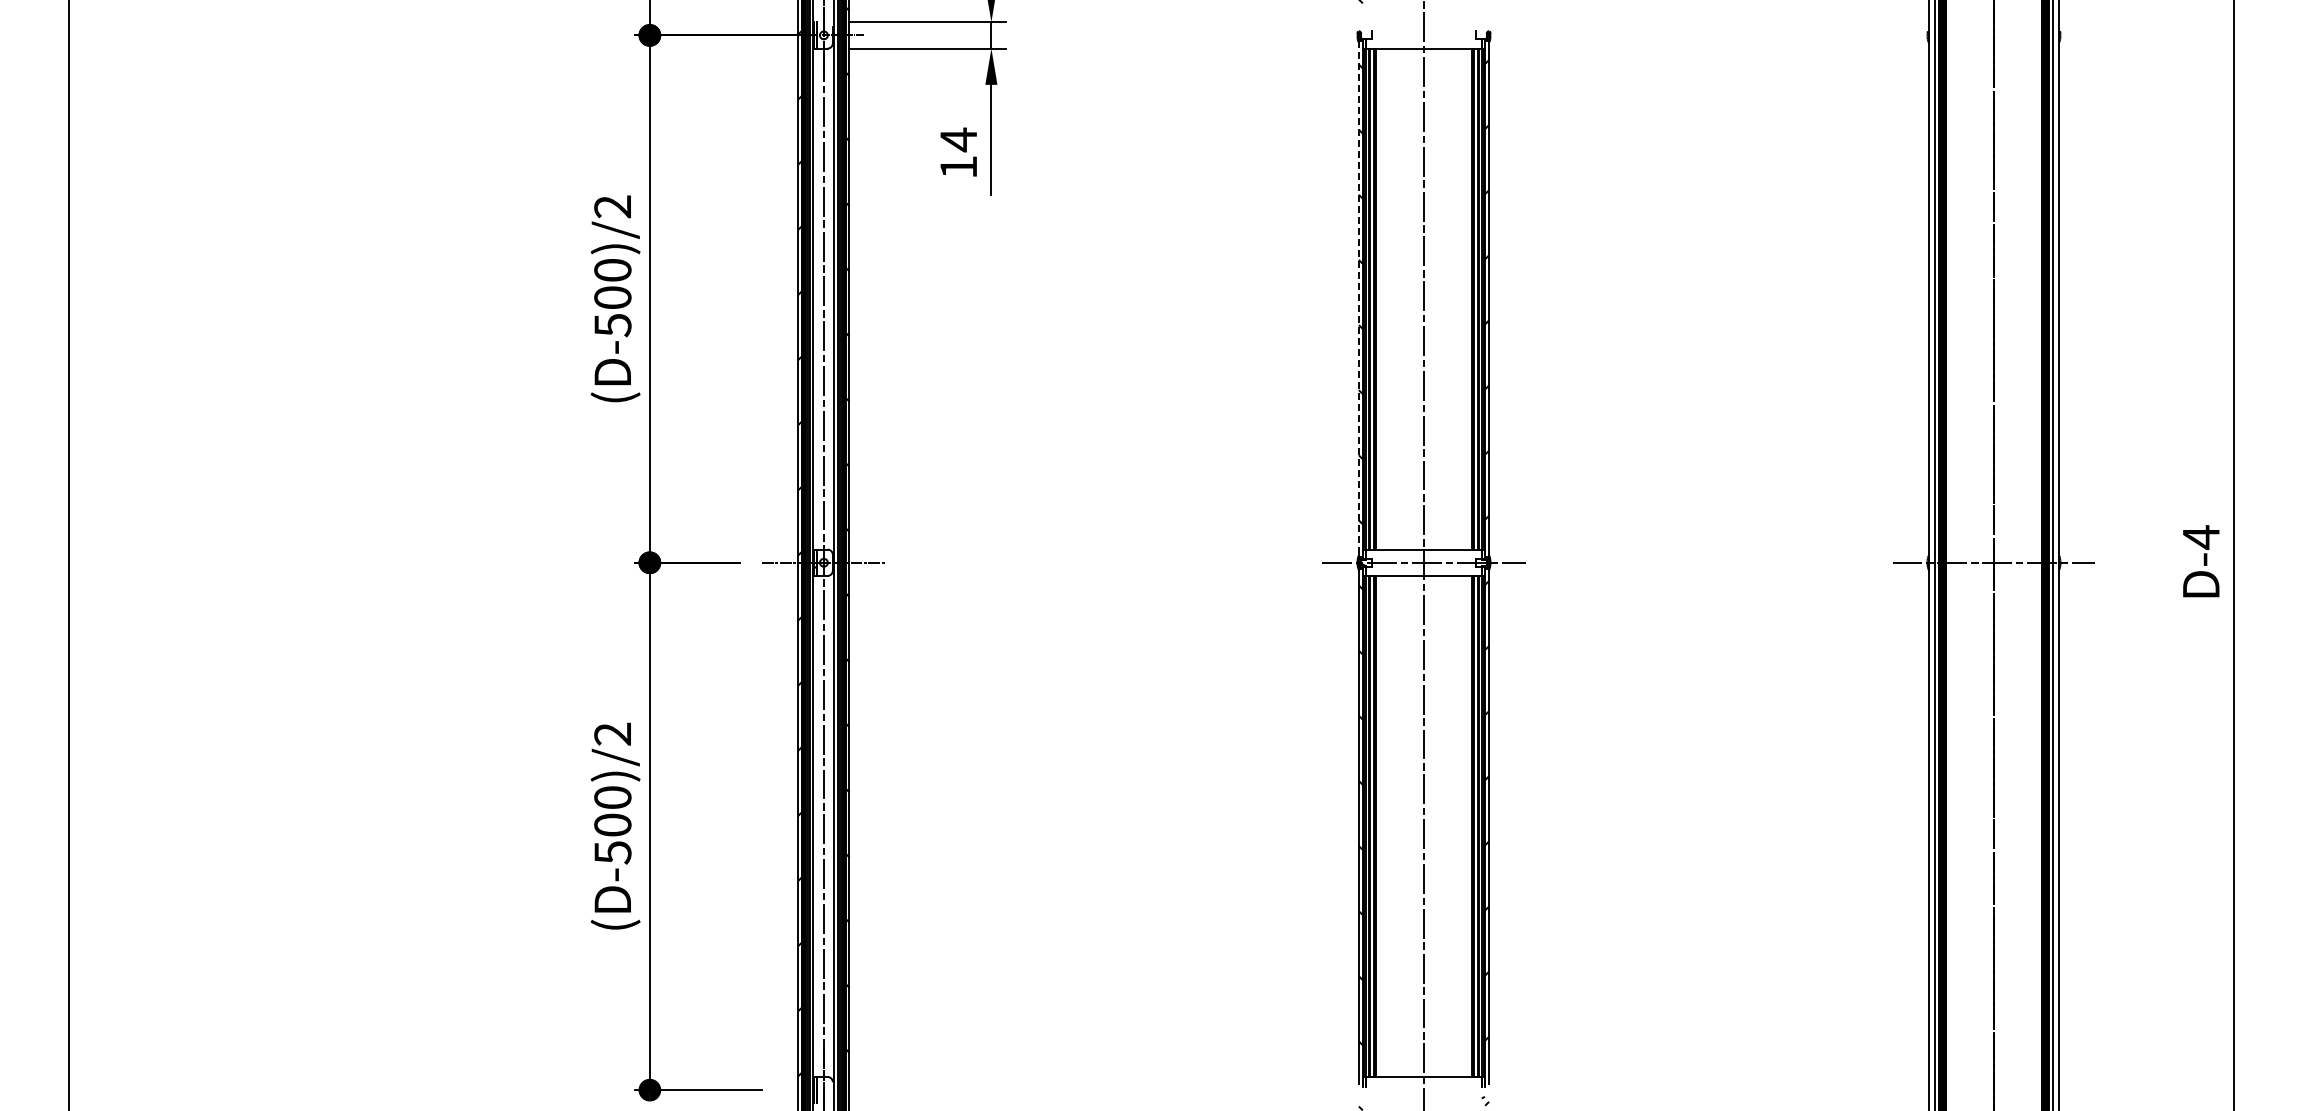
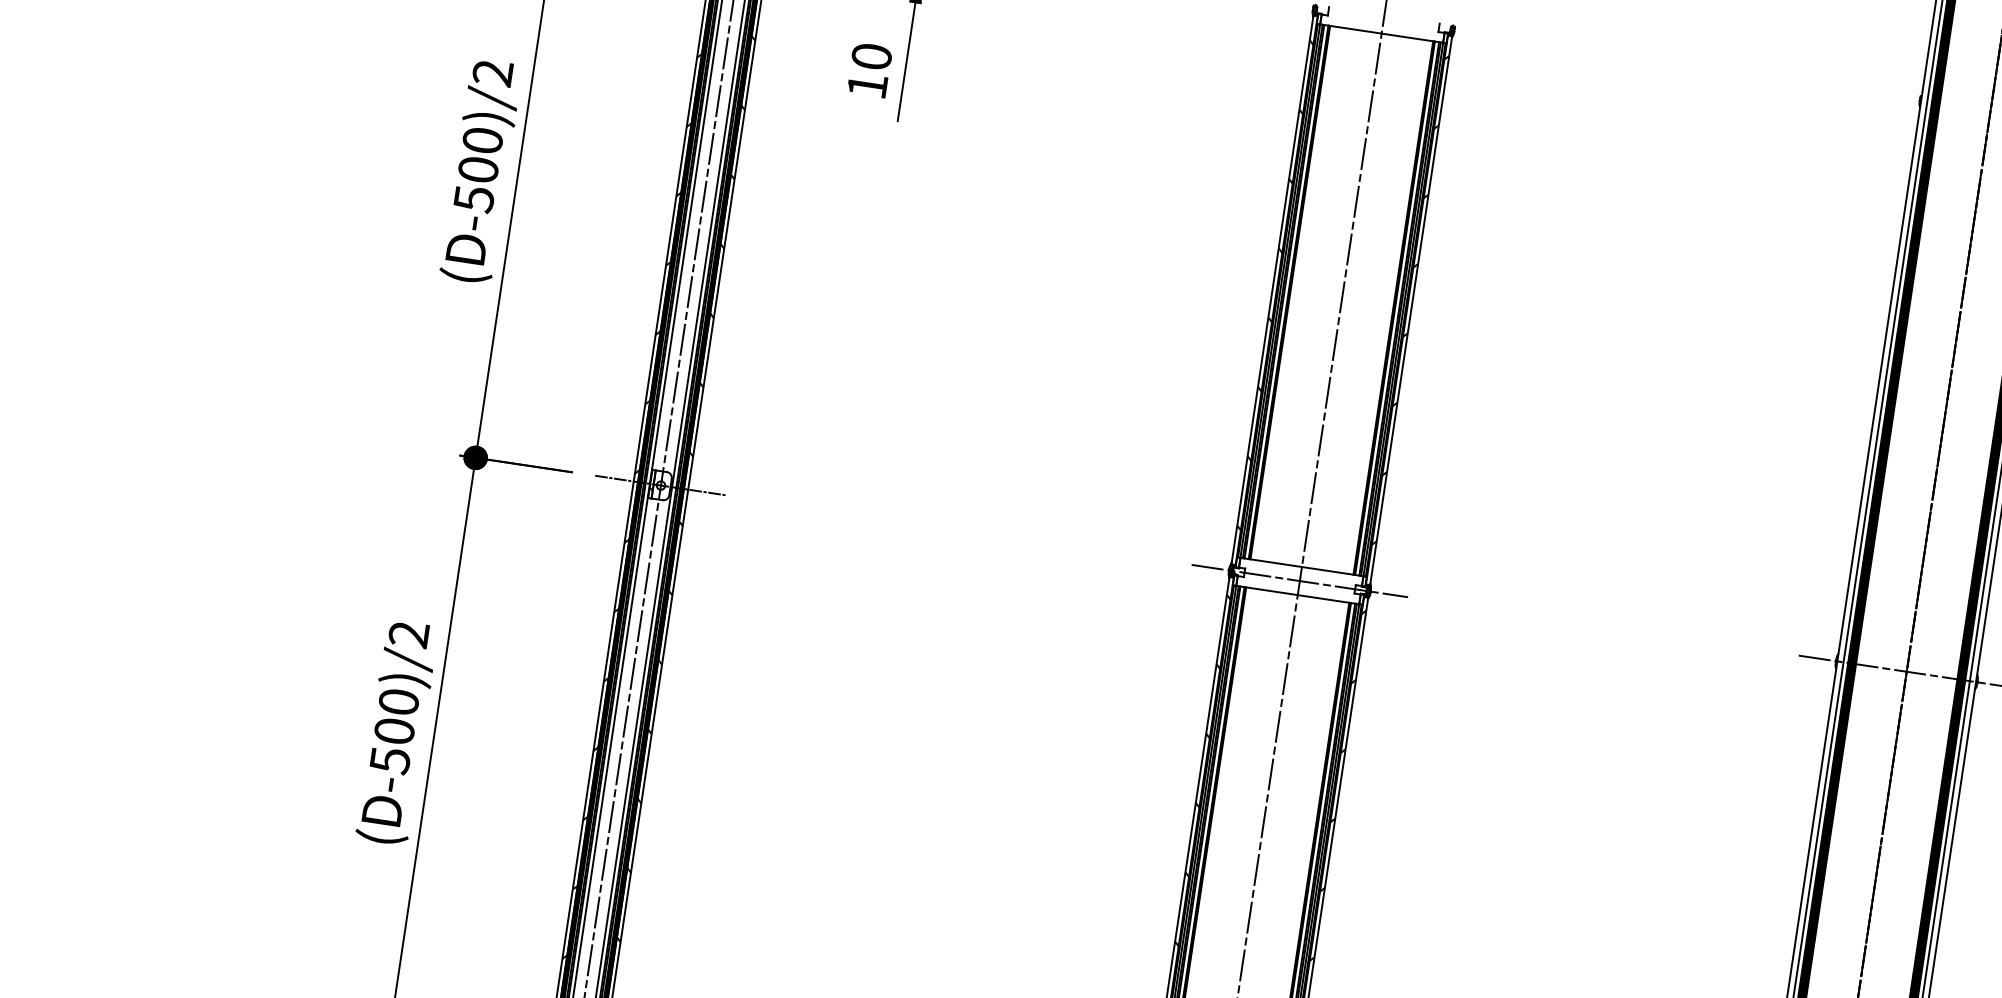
text: (958, 139) -> (871, 56), 14 -> 10
line: (1358, 299) -> (1272, 290), dashed -> solid

